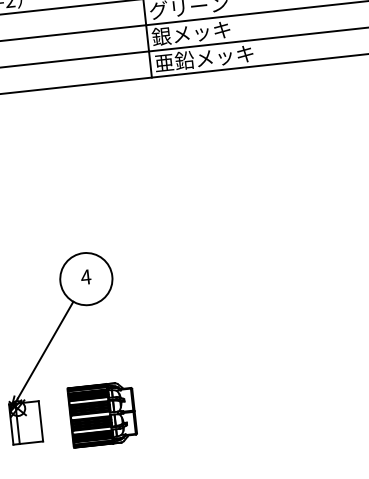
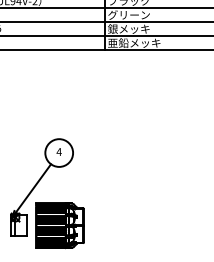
part: (101, 414) -> (59, 225), size x1.4

